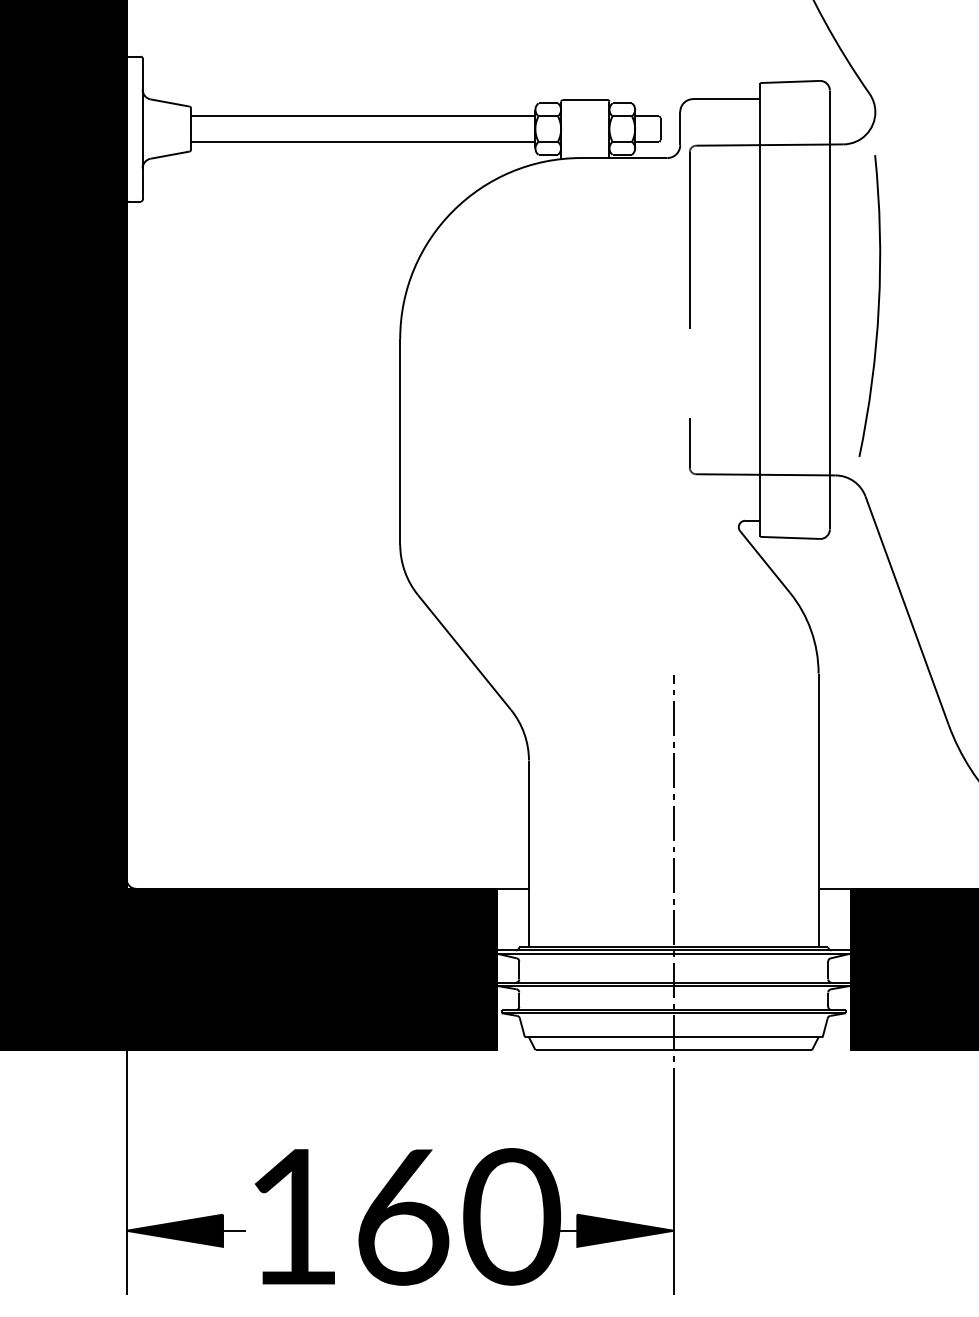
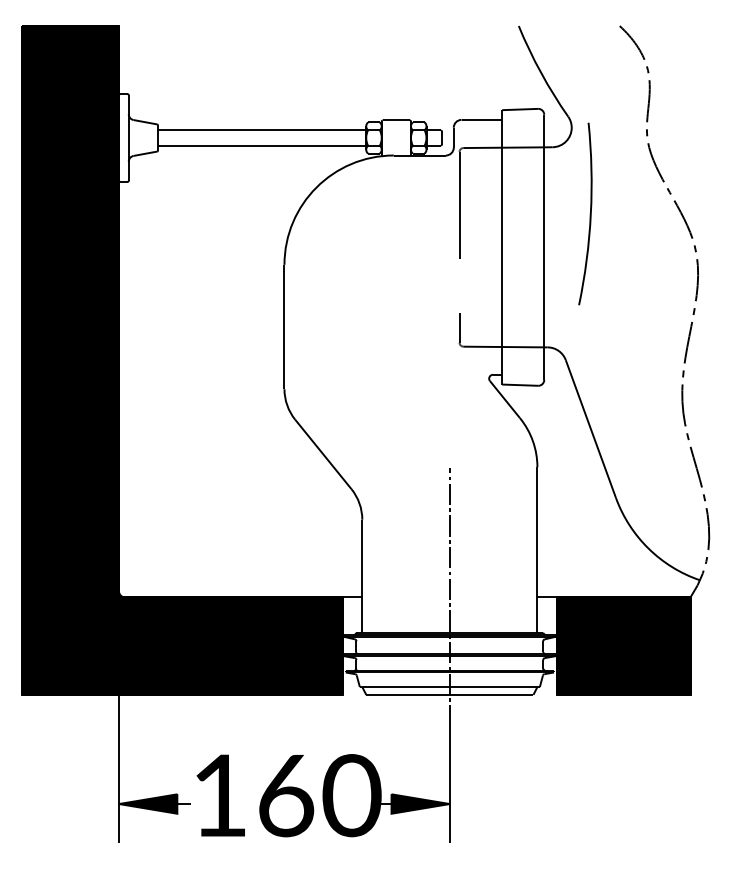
part: (870, 305) -> (585, 213), moved

